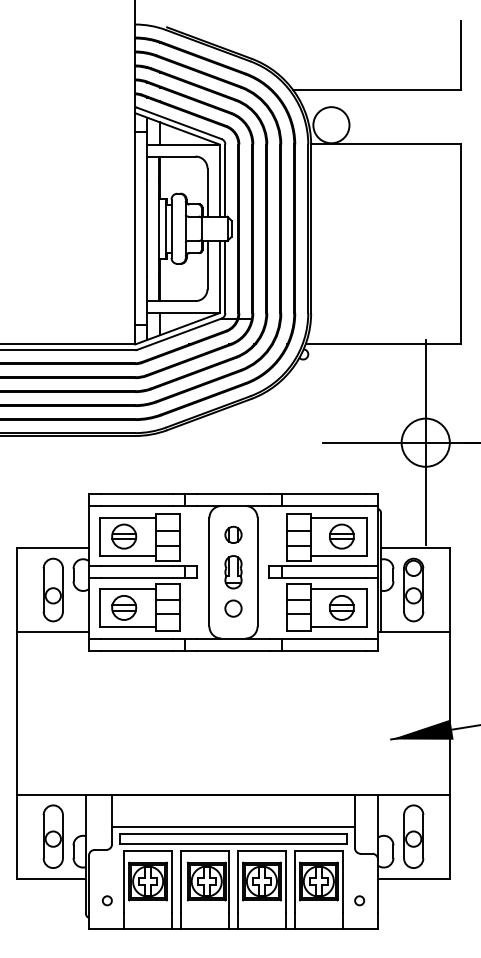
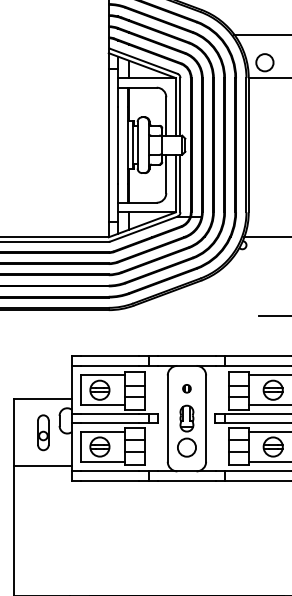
circle: (331, 125) -> (264, 62), size x0.6
part: (233, 534) -> (186, 388), size x0.6
part: (52, 589) -> (42, 432), size x0.7
circle: (233, 608) -> (186, 447), size x1.4

